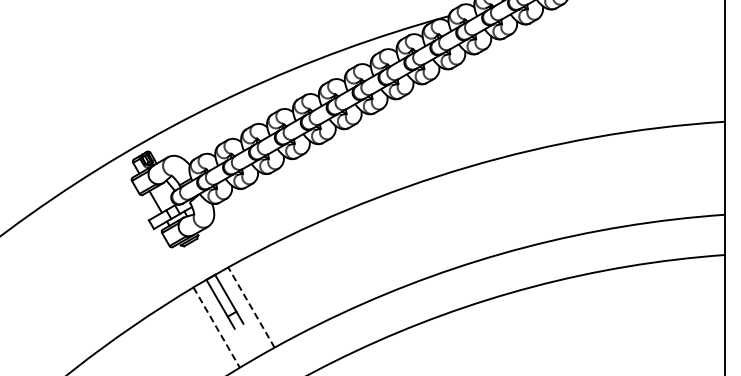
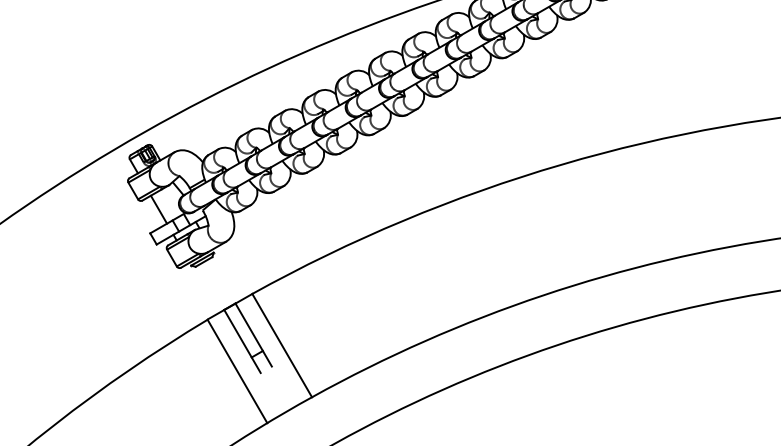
line: (251, 307) -> (282, 345), dashed -> solid
line: (216, 328) -> (237, 372), dashed -> solid

